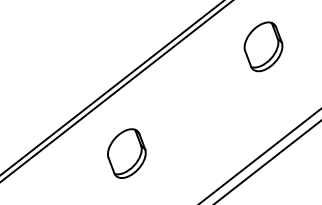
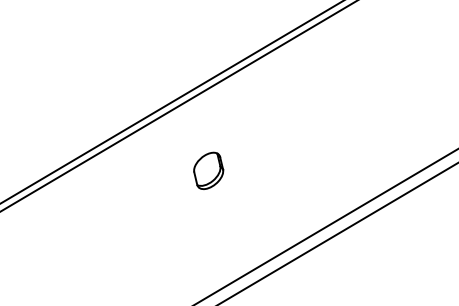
part: (263, 46) -> (400, 57), removed
part: (126, 153) -> (208, 170), size x0.6

